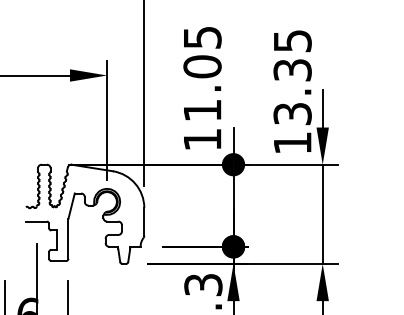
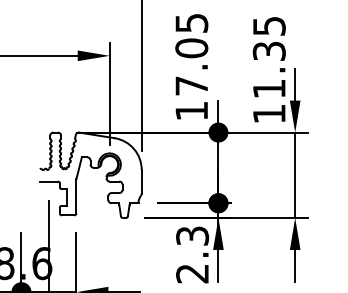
text: (202, 109) -> (191, 85), 11.05 -> 17.05
text: (291, 113) -> (268, 88), 13.35 -> 11.35

